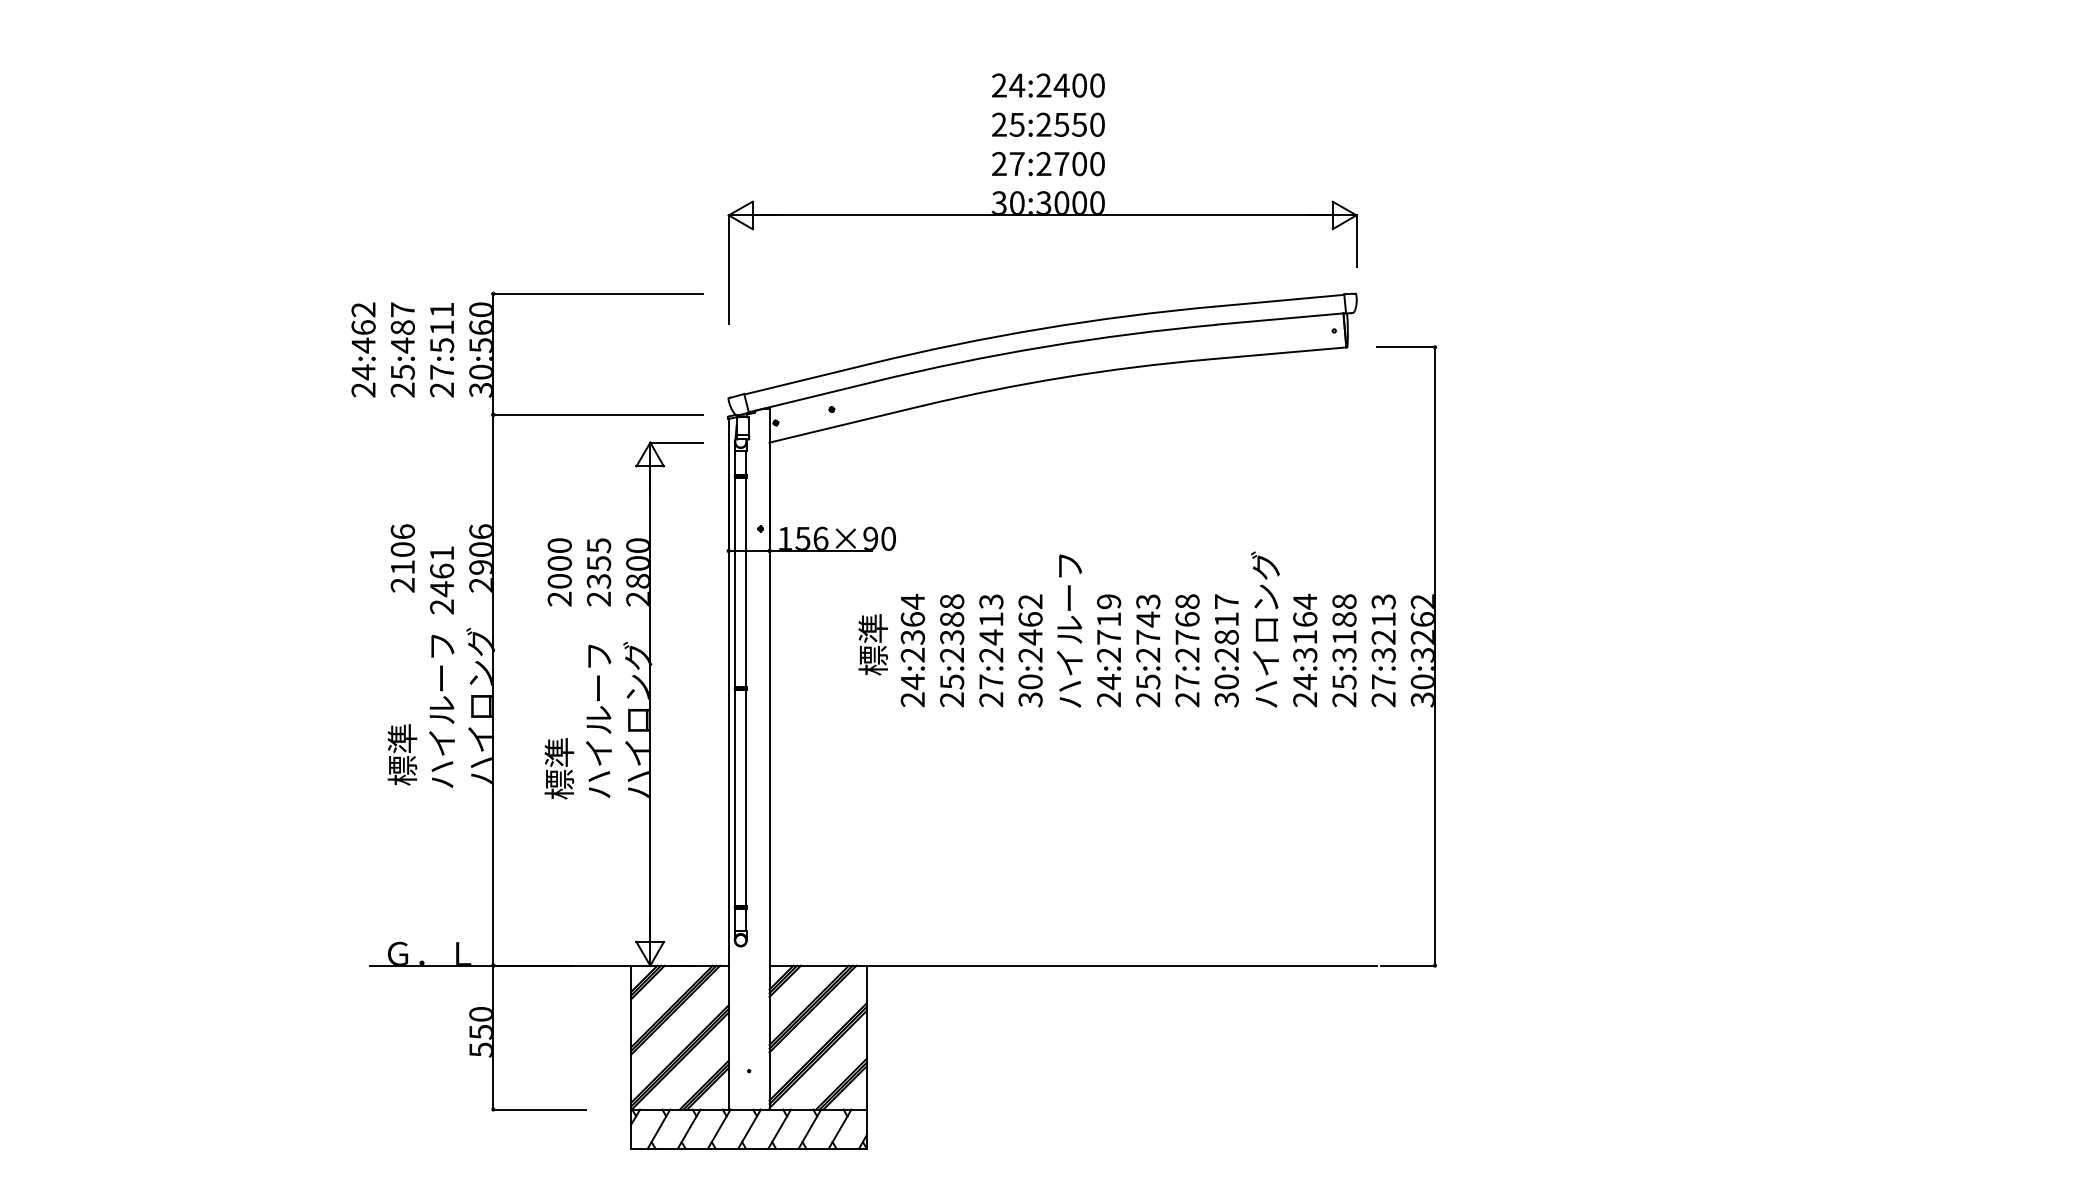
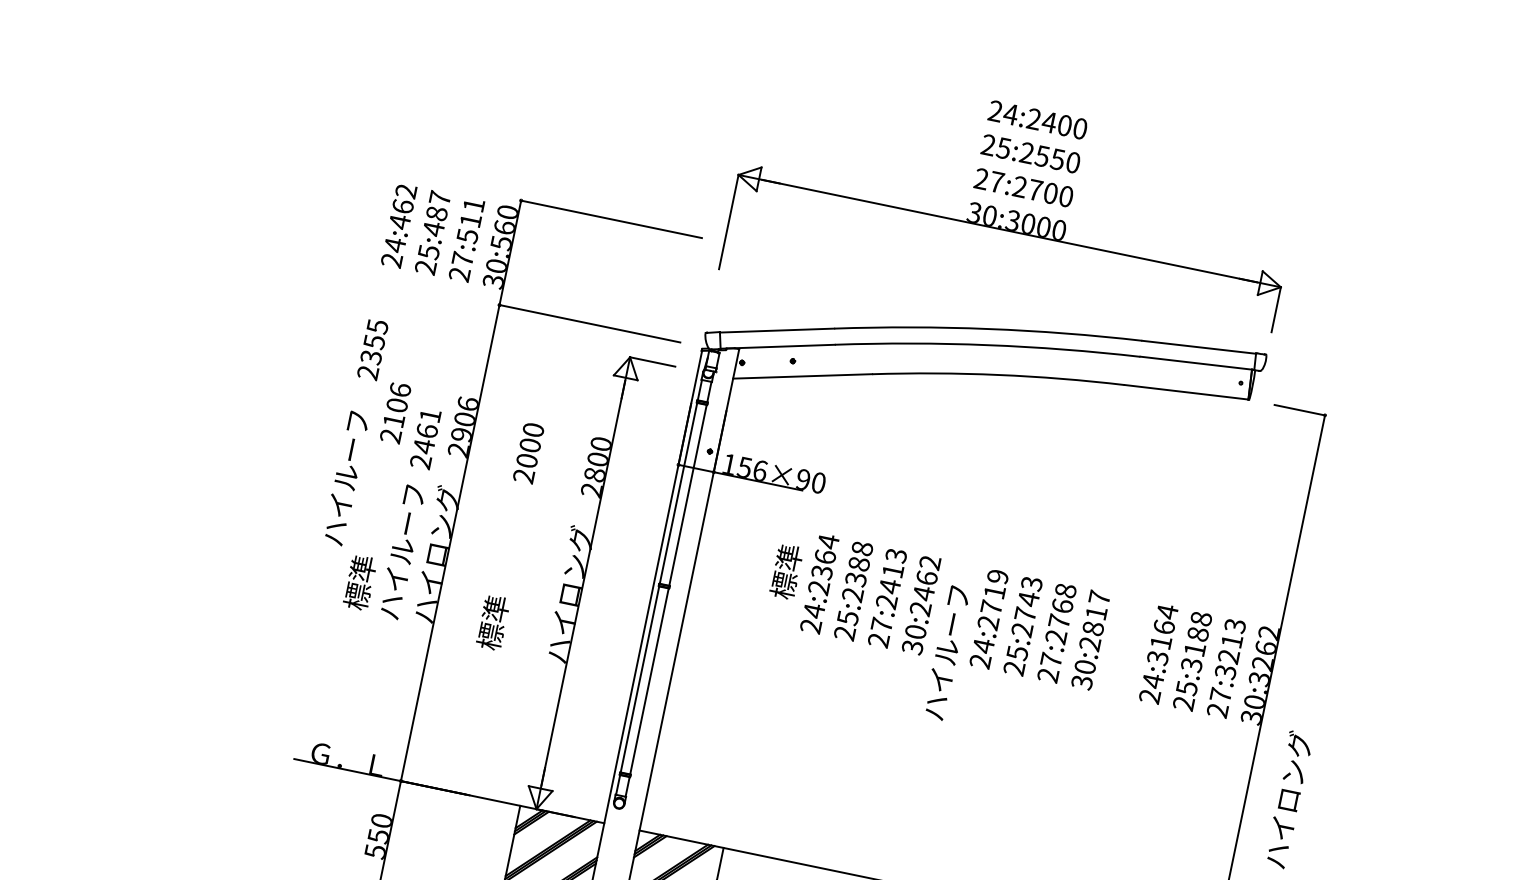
text: (1265, 629) -> (1288, 799), moved
text: (1069, 630) -> (946, 652), moved
text: (598, 667) -> (355, 431), moved

